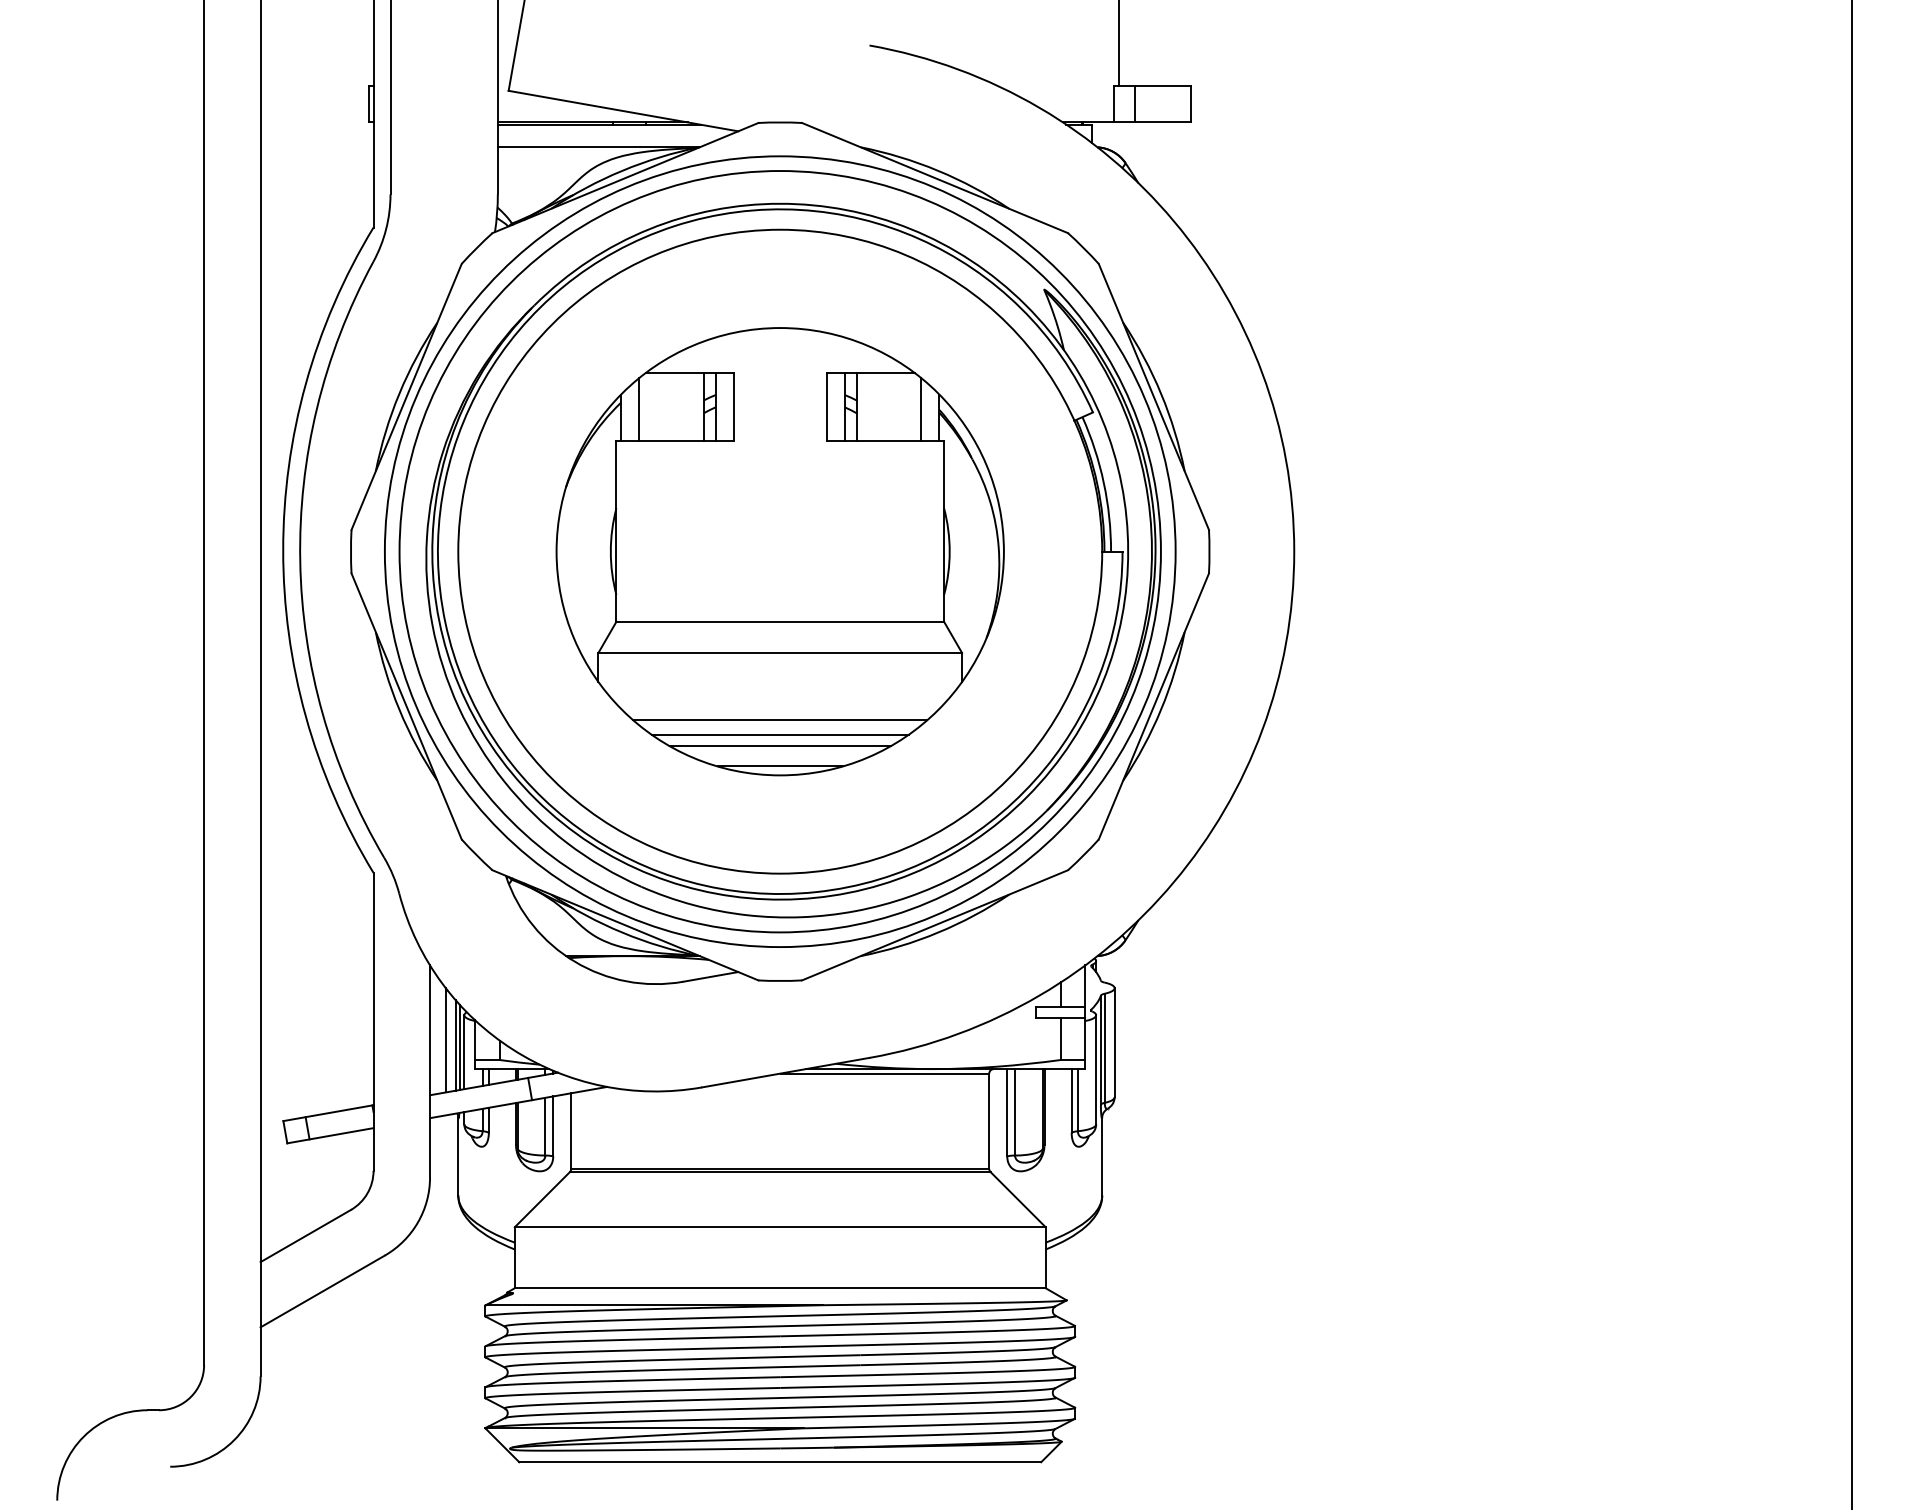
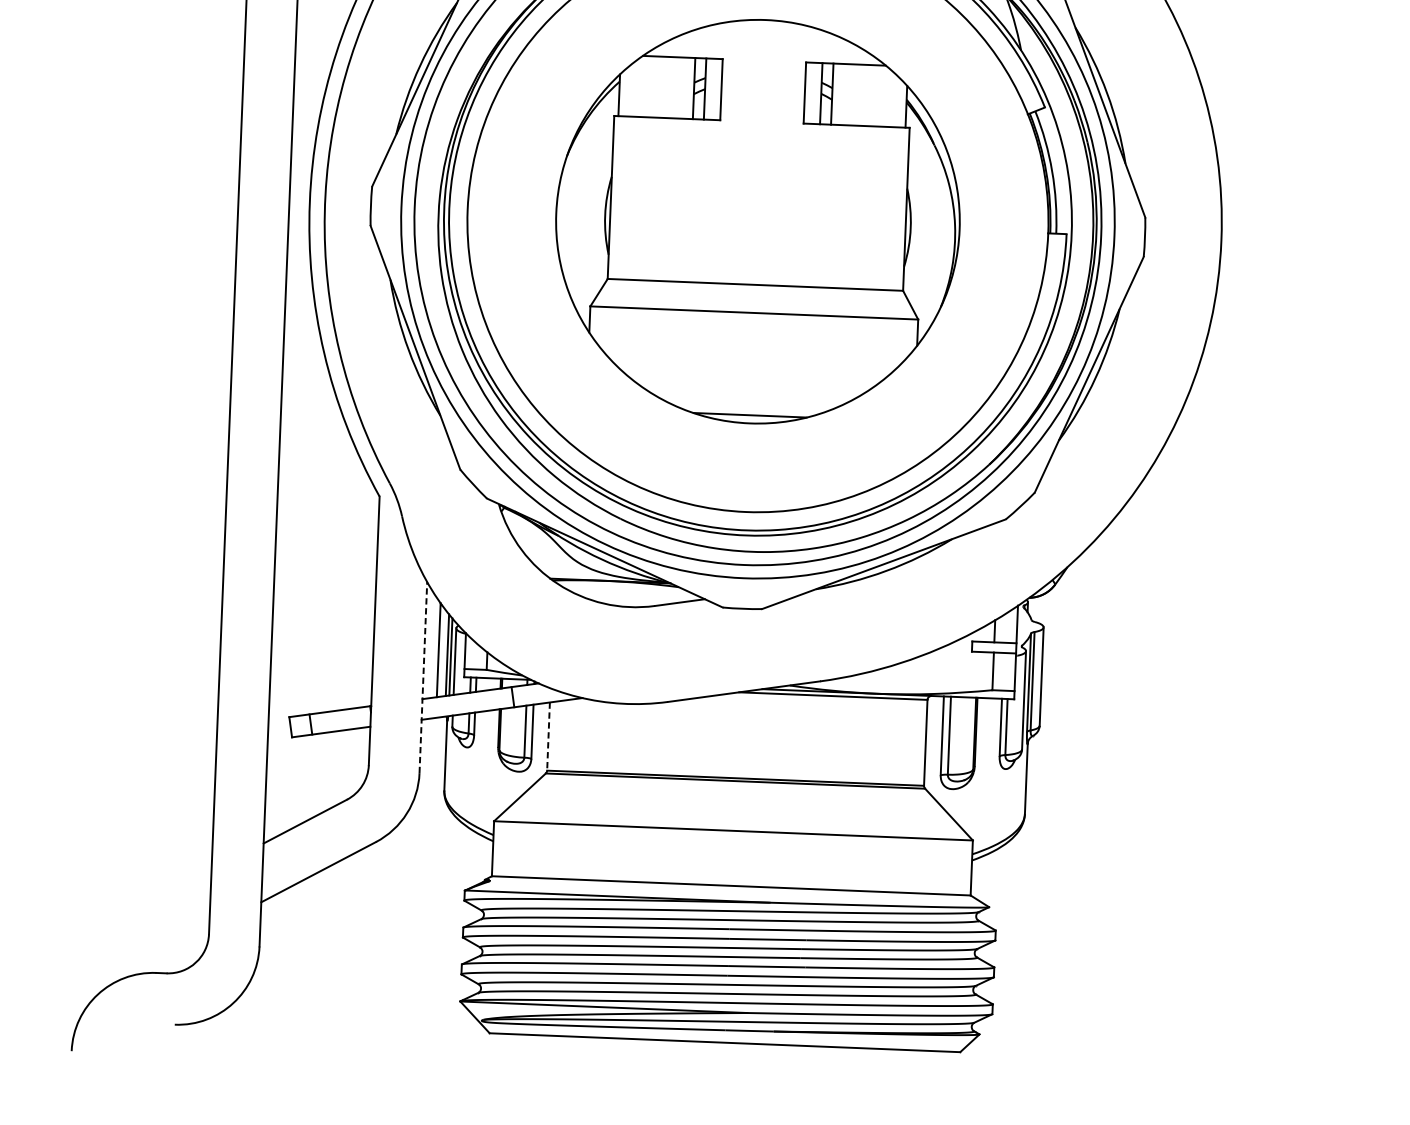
line: (639, 409) -> (636, 88), removed
line: (921, 409) -> (890, 98), removed
line: (780, 720) -> (752, 373), removed
line: (779, 734) -> (750, 386), removed
line: (779, 746) -> (750, 397), removed
line: (430, 1071) -> (423, 677), solid -> dashed
line: (571, 1131) -> (548, 736), solid -> dashed

